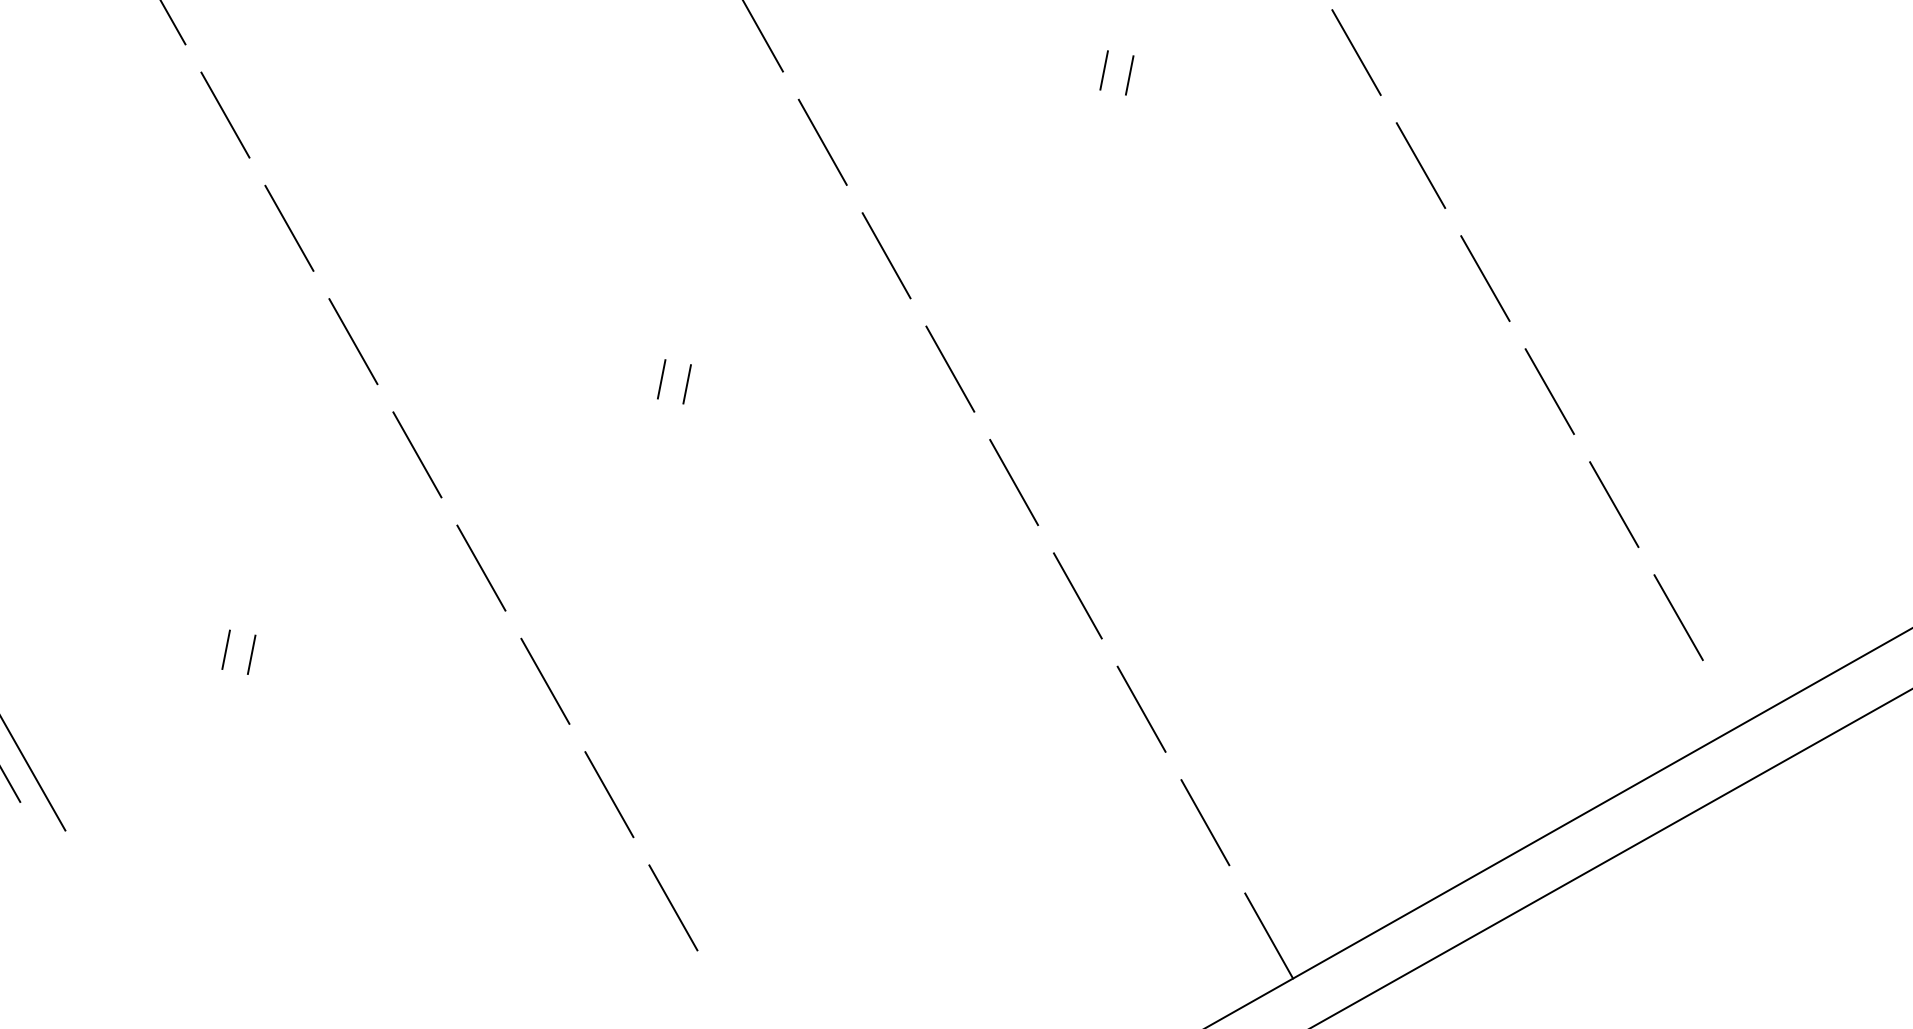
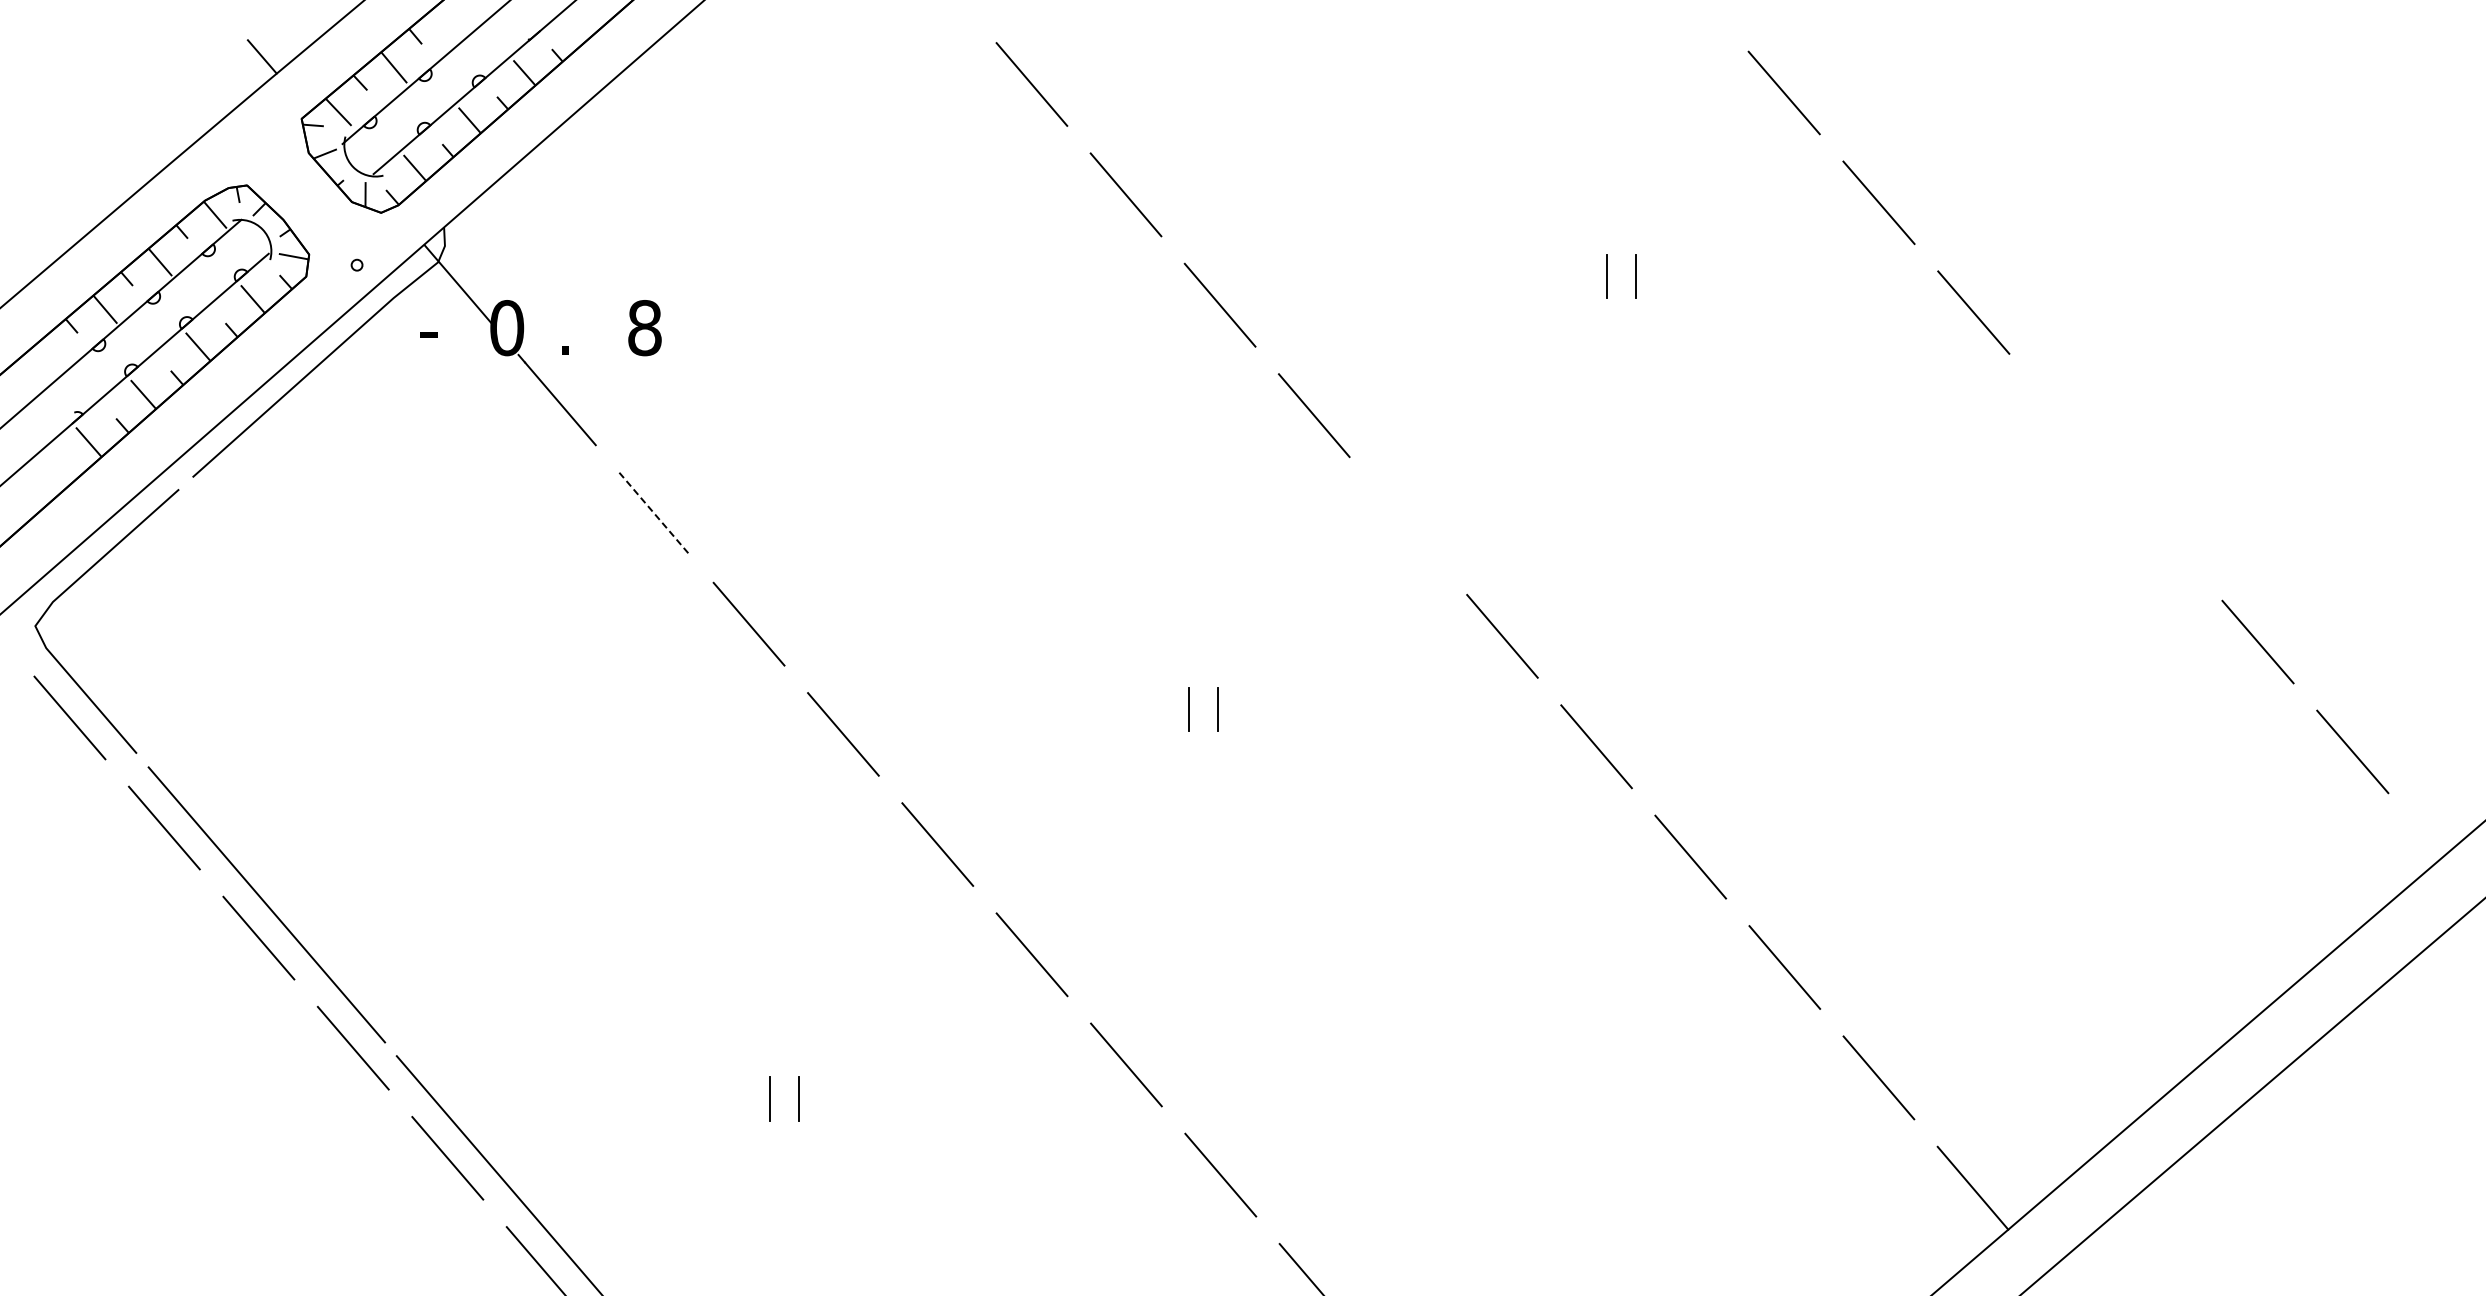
line: (226, 115) -> (655, 514), solid -> dashed
line: (886, 255) -> (1408, 525), removed
line: (1485, 278) -> (2068, 422), removed
line: (1549, 391) -> (2162, 532), removed

